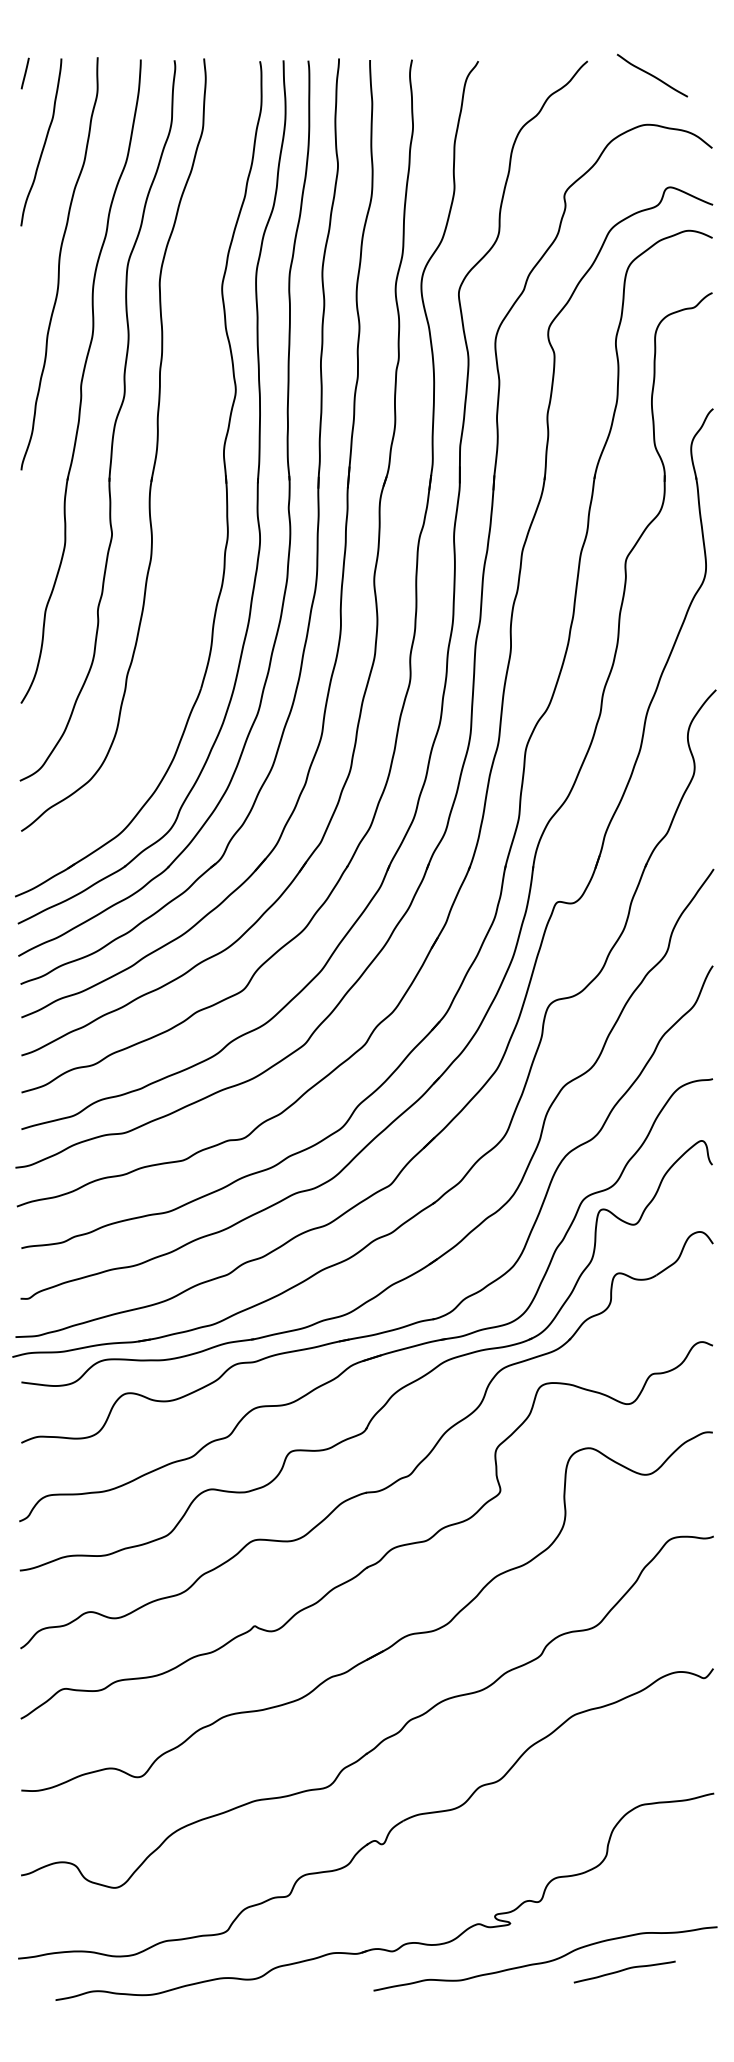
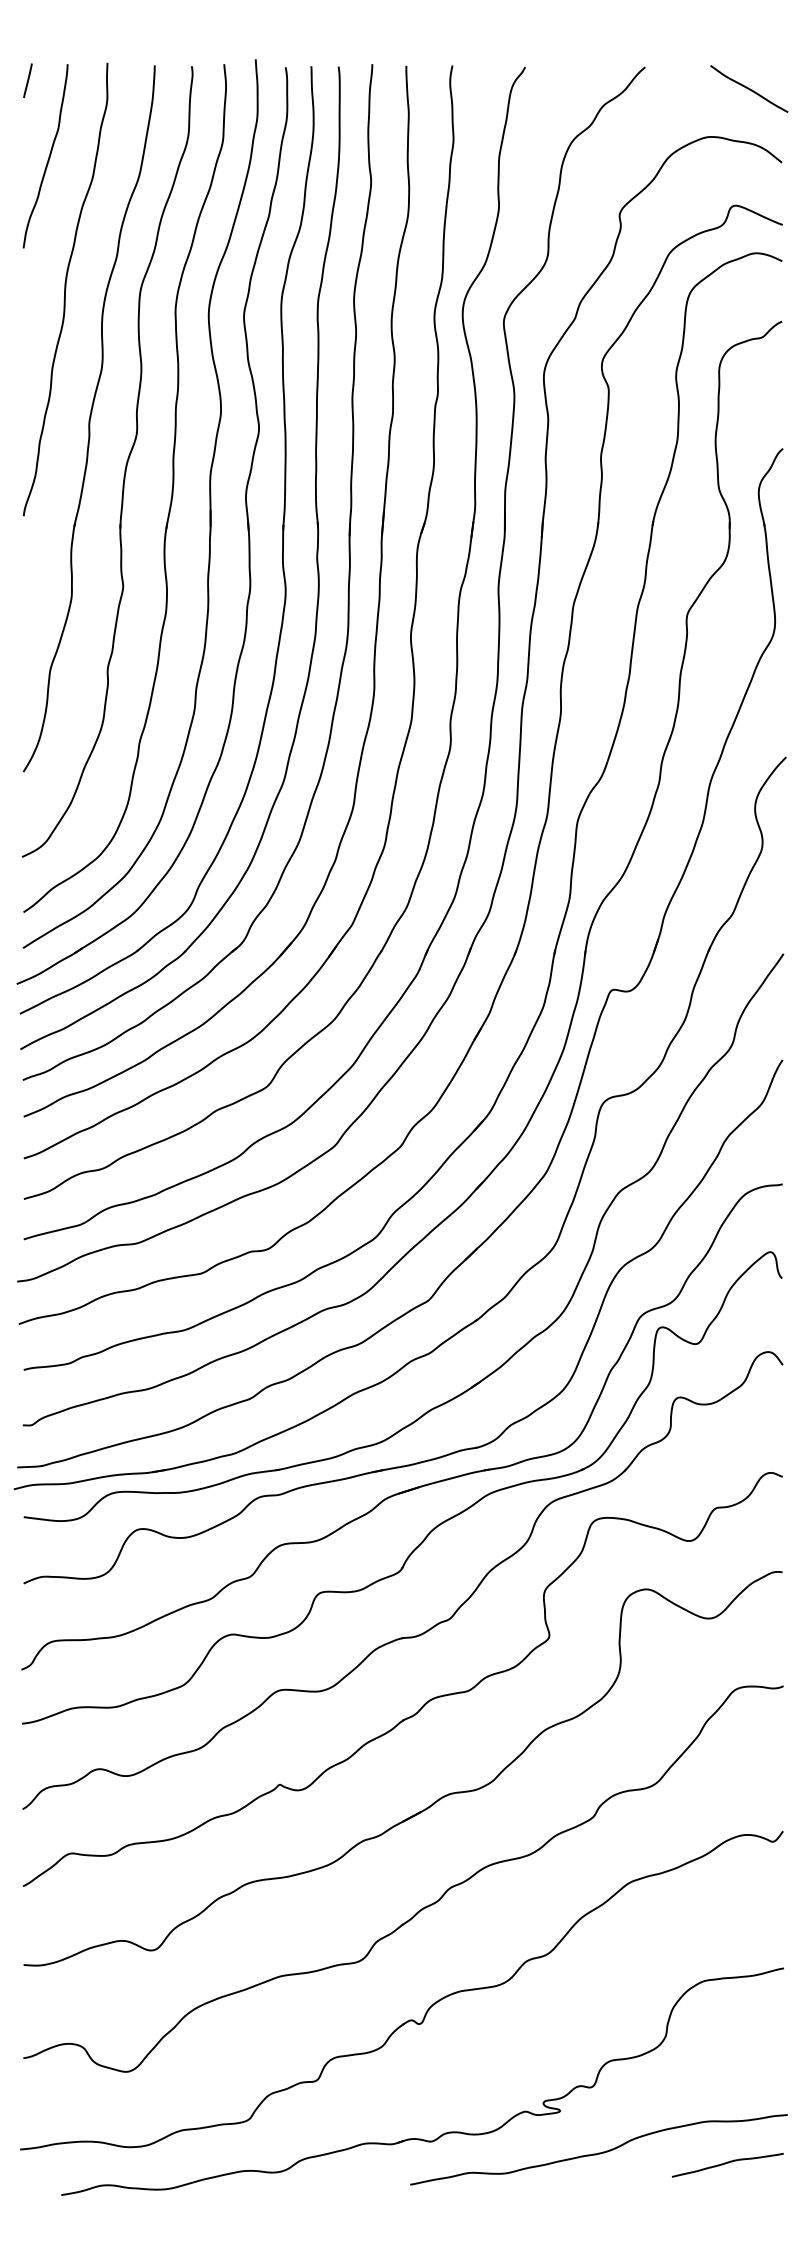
curve: (652, 75) -> (749, 88), moved
part: (190, 458) -> (209, 503), added
curve: (624, 1970) -> (727, 2163), moved

